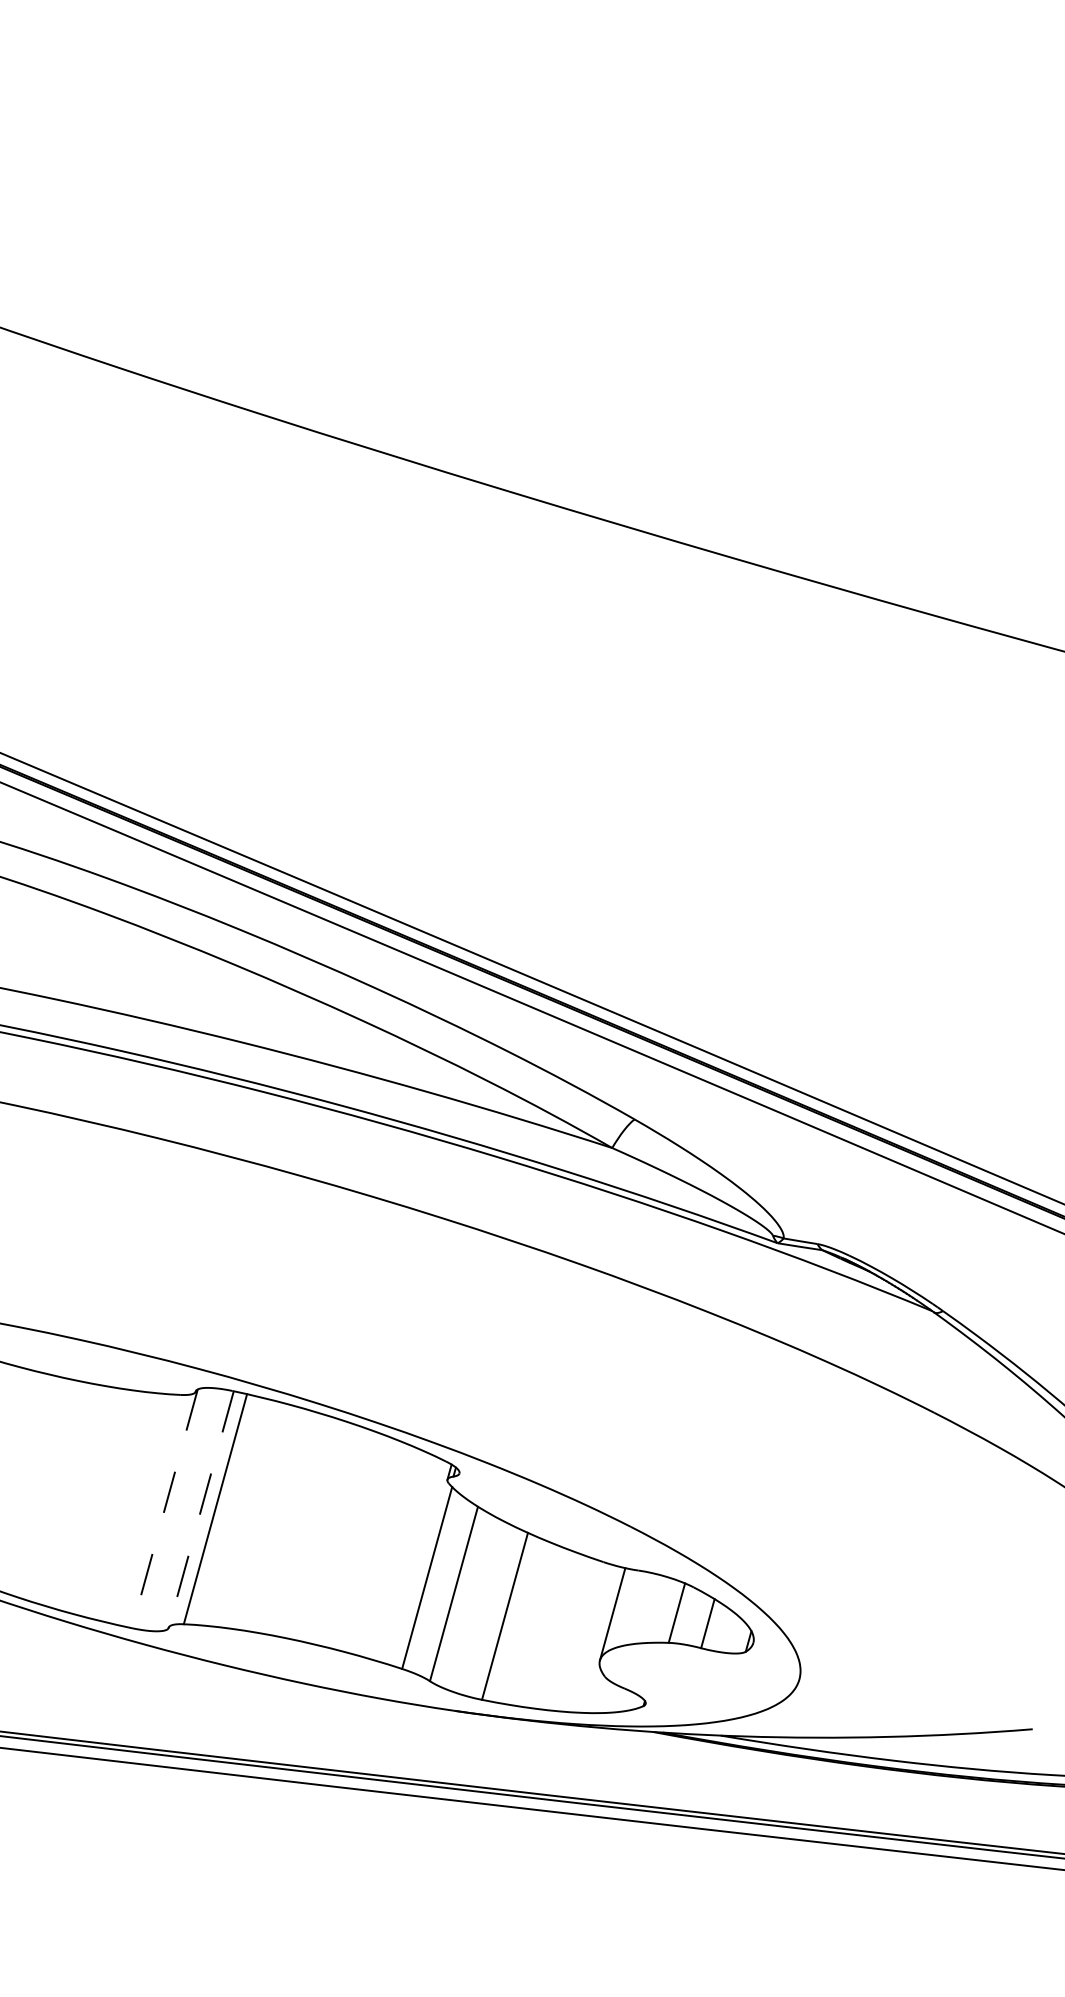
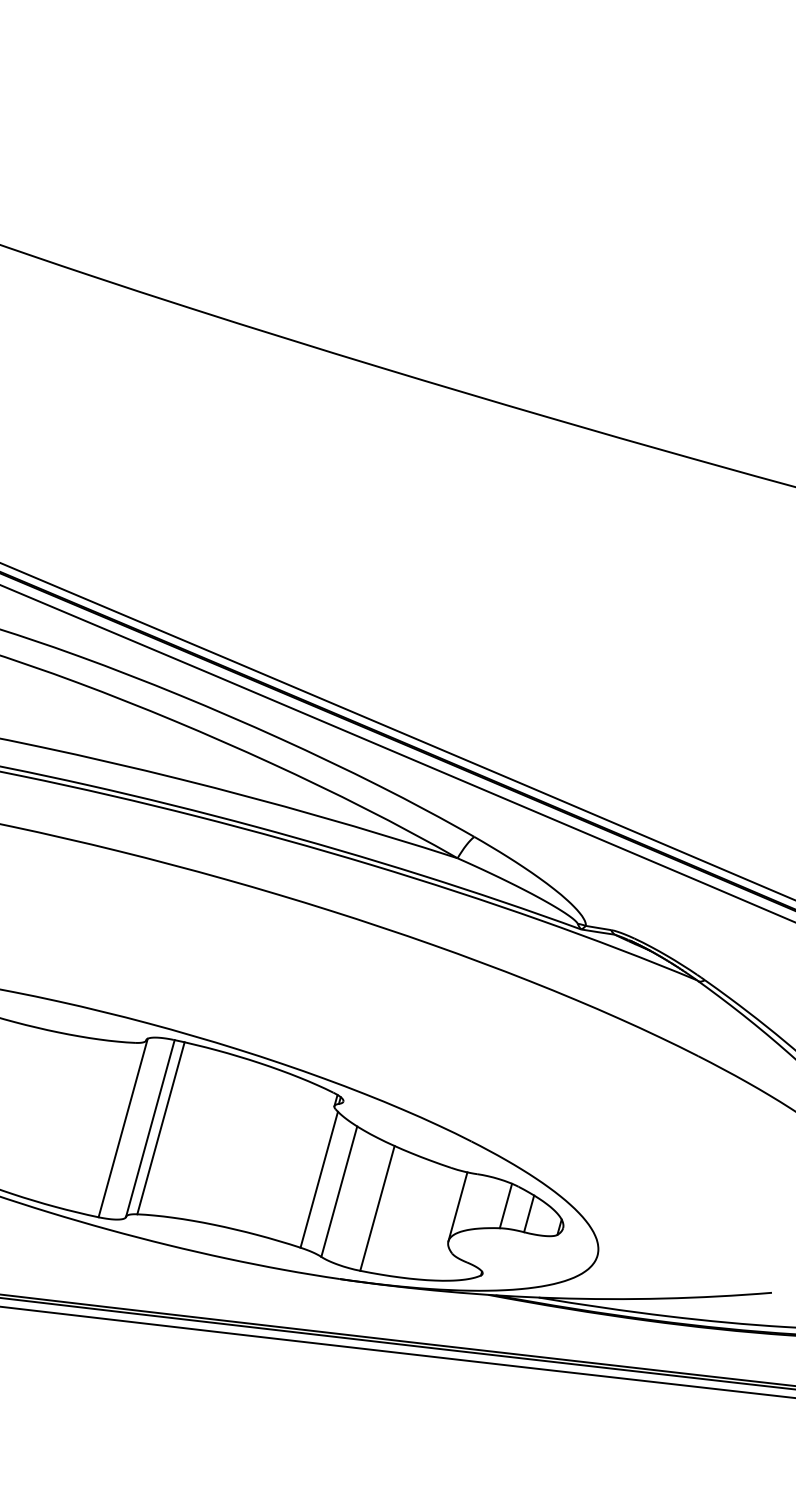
line: (165, 1509) -> (123, 1128), dashed -> solid
line: (201, 1509) -> (150, 1128), dashed -> solid

